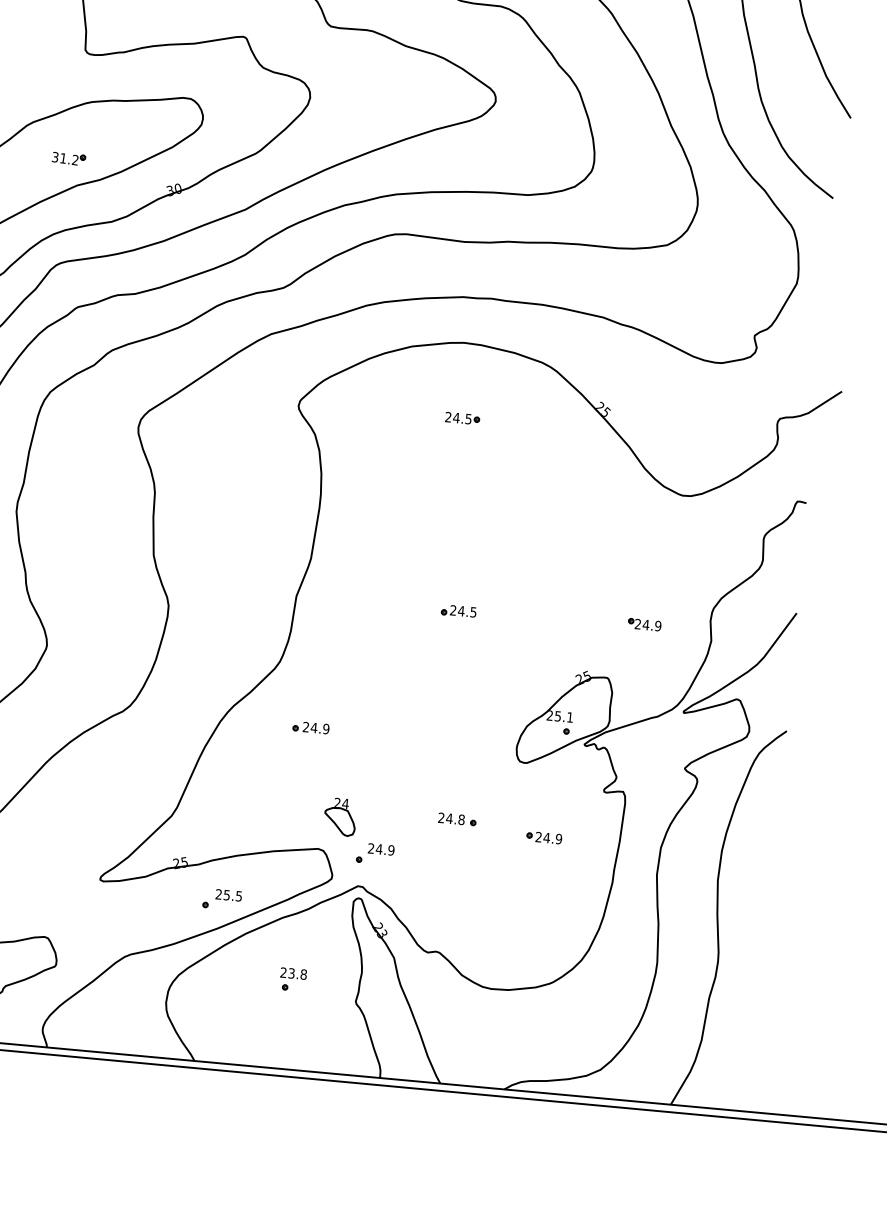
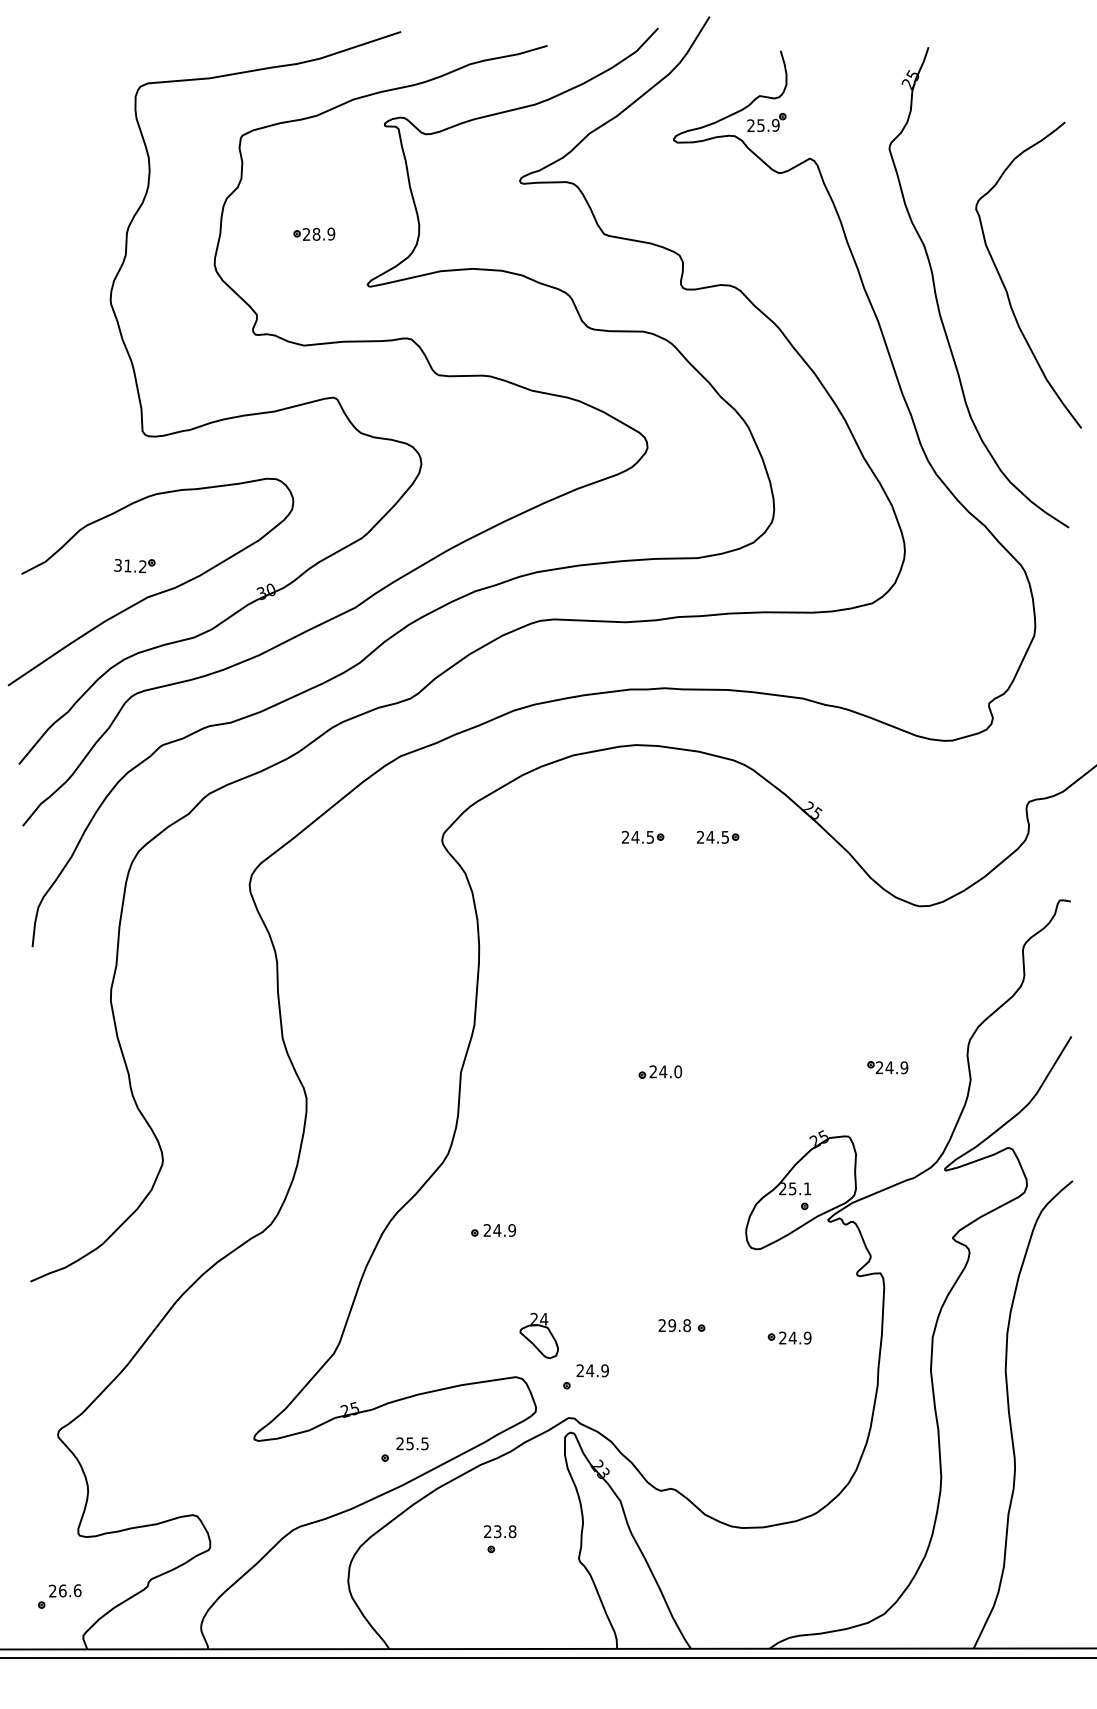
part: (524, 423) -> (718, 836), added
text: (473, 612) -> (678, 1071), 24.5 -> 24.0
text: (449, 818) -> (672, 1325), 24.8 -> 29.8

